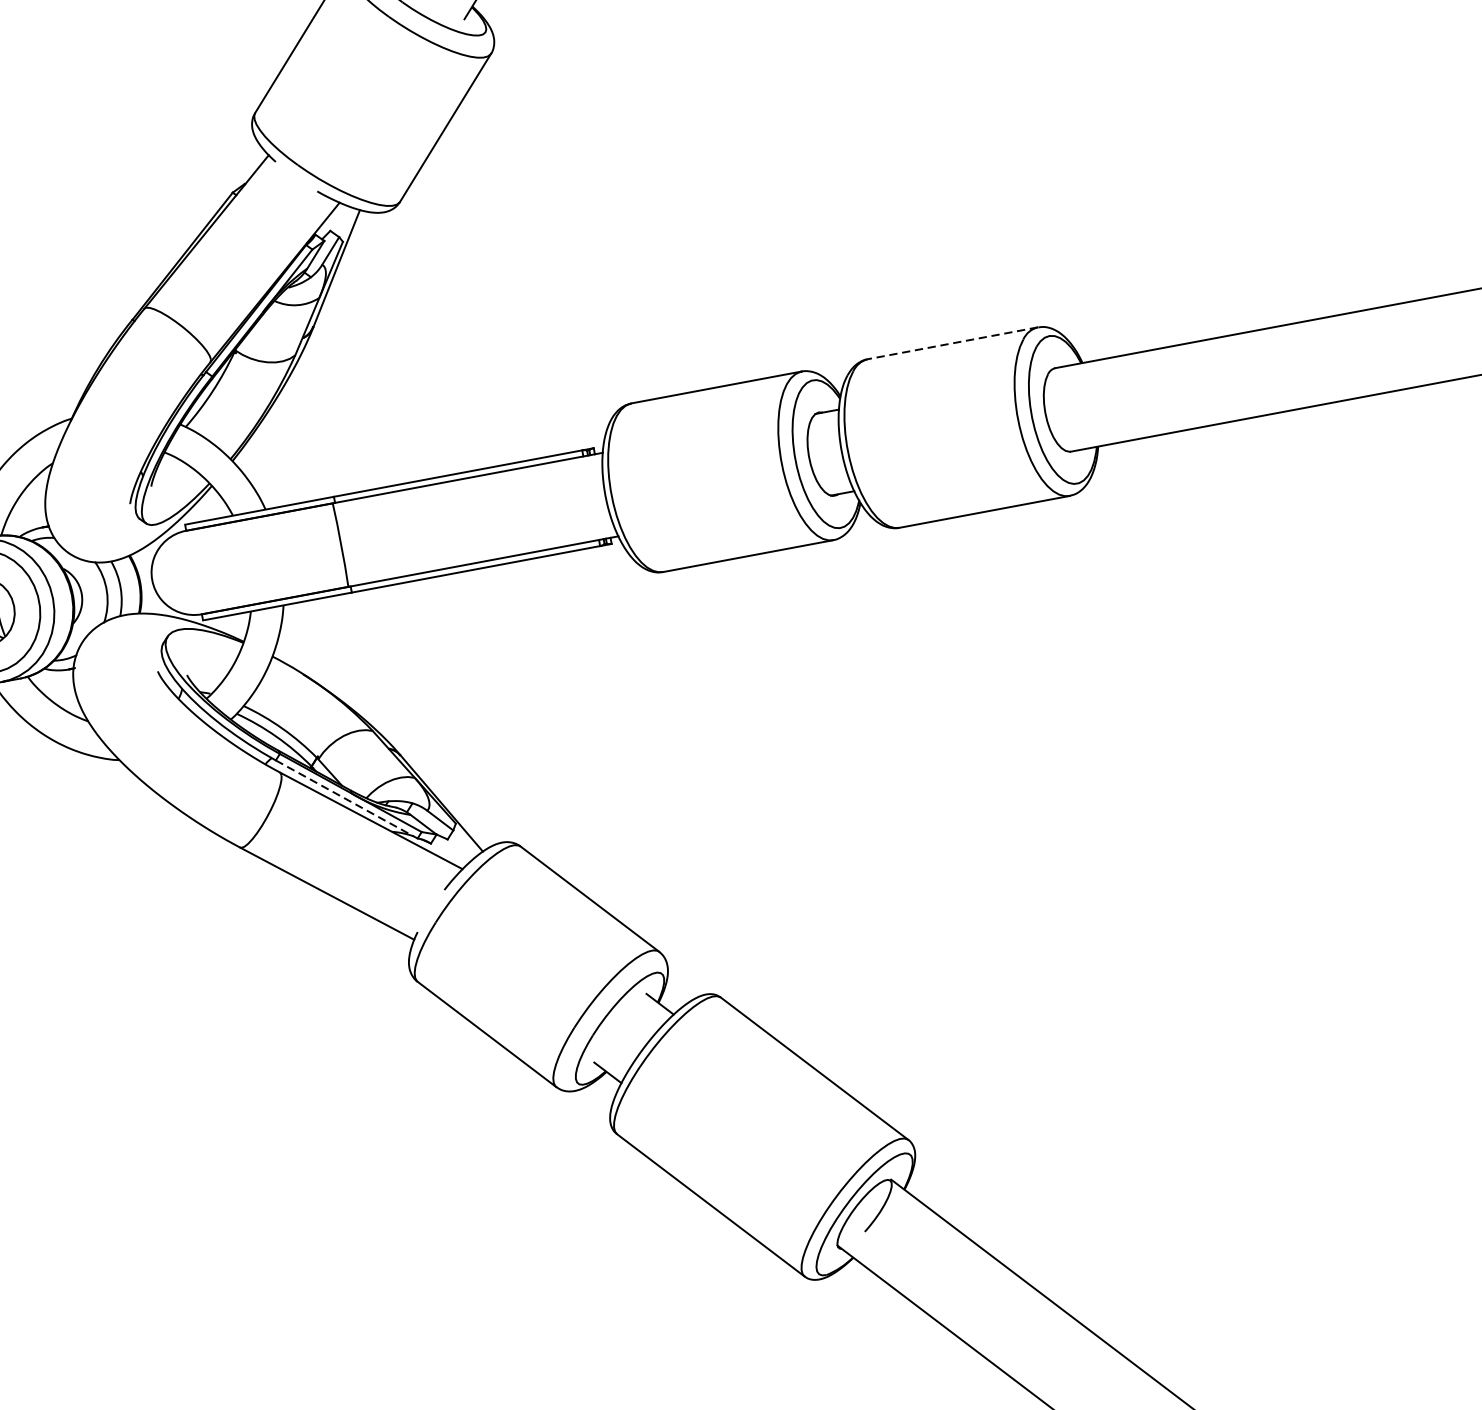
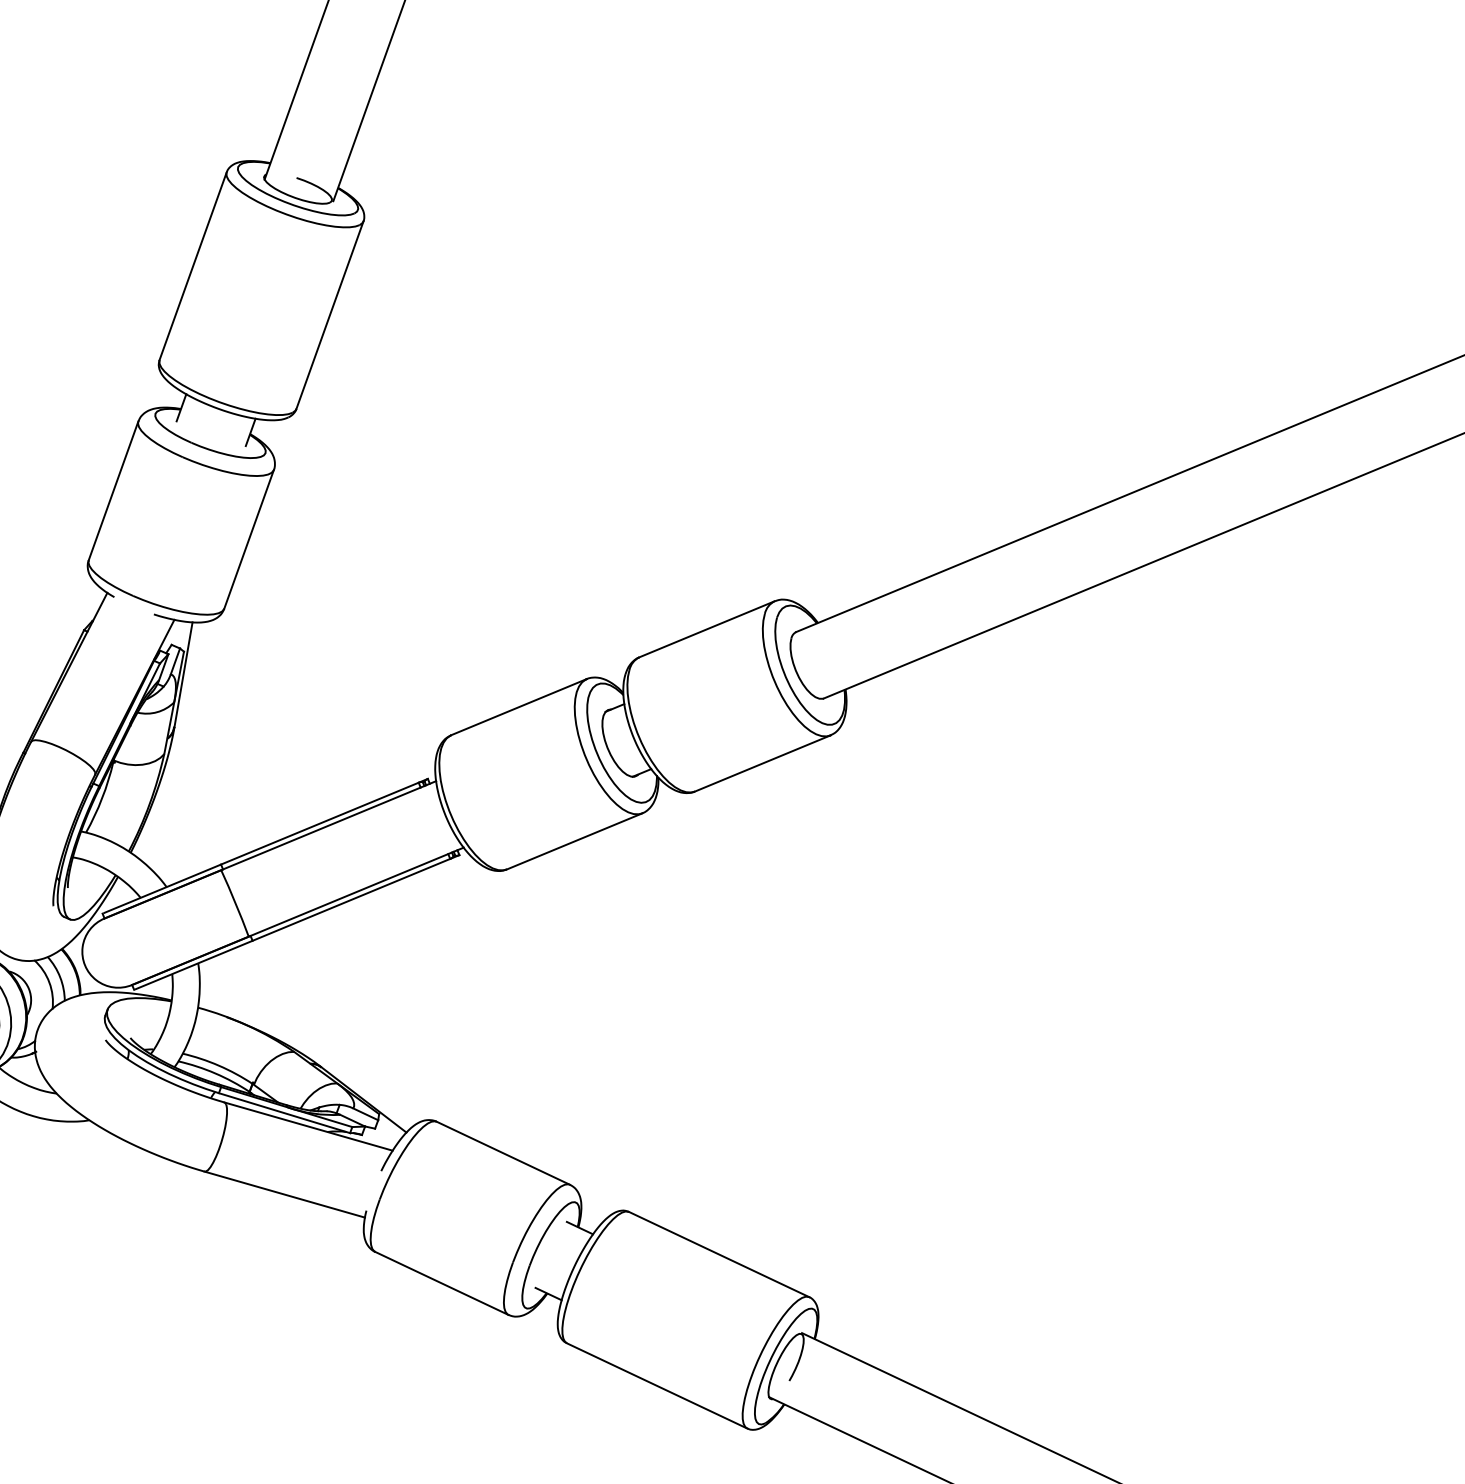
line: (952, 343) -> (706, 629), dashed -> solid
line: (346, 799) -> (284, 1113), dashed -> solid

